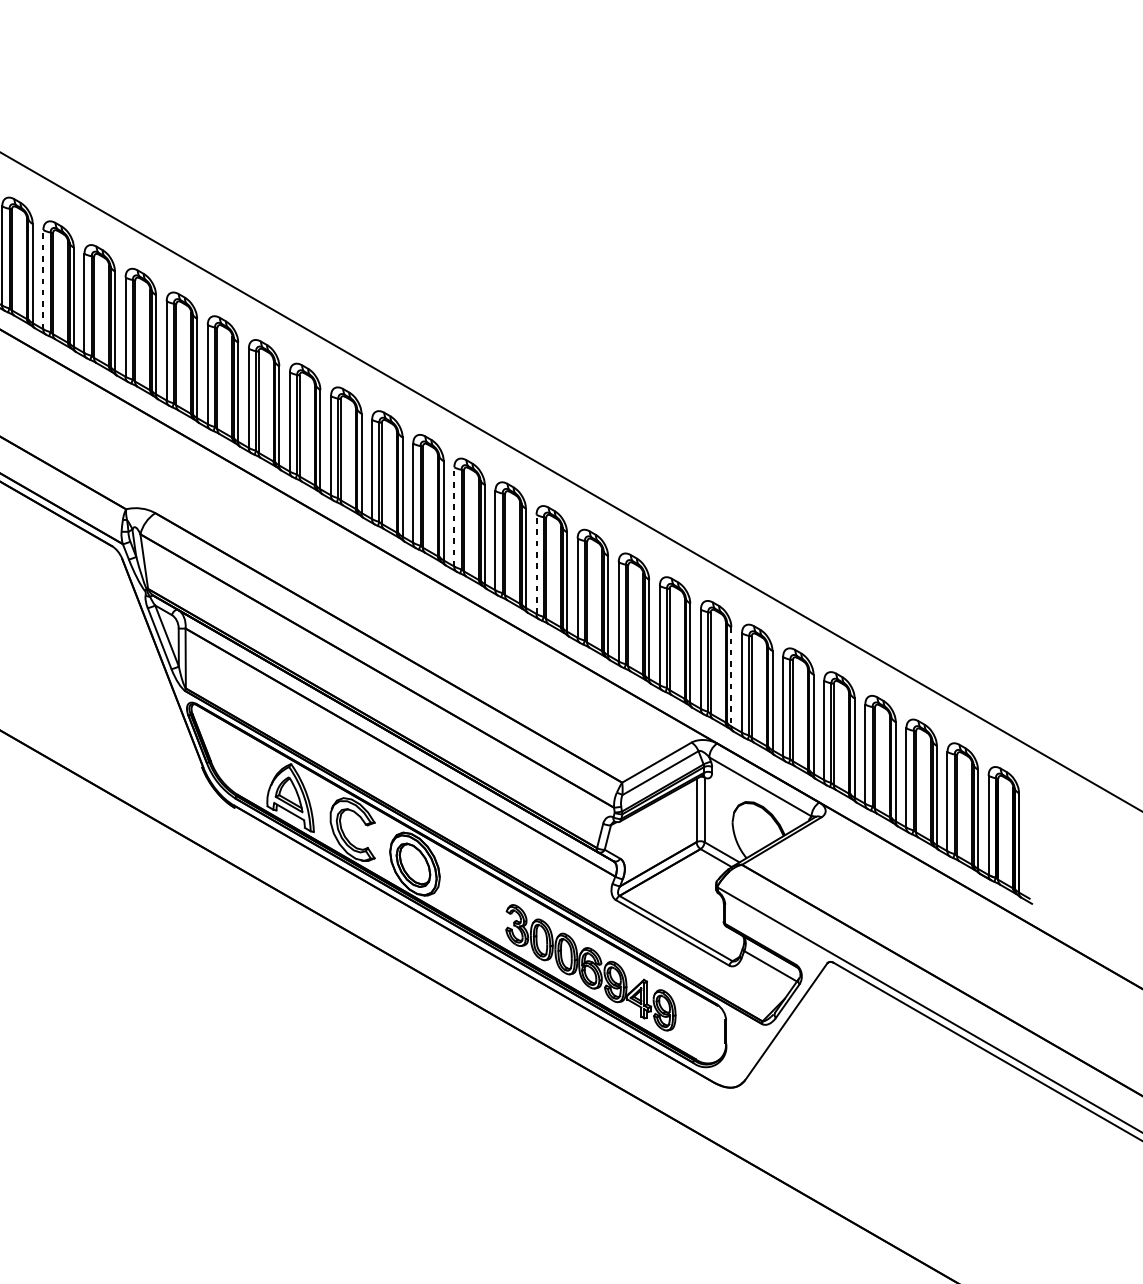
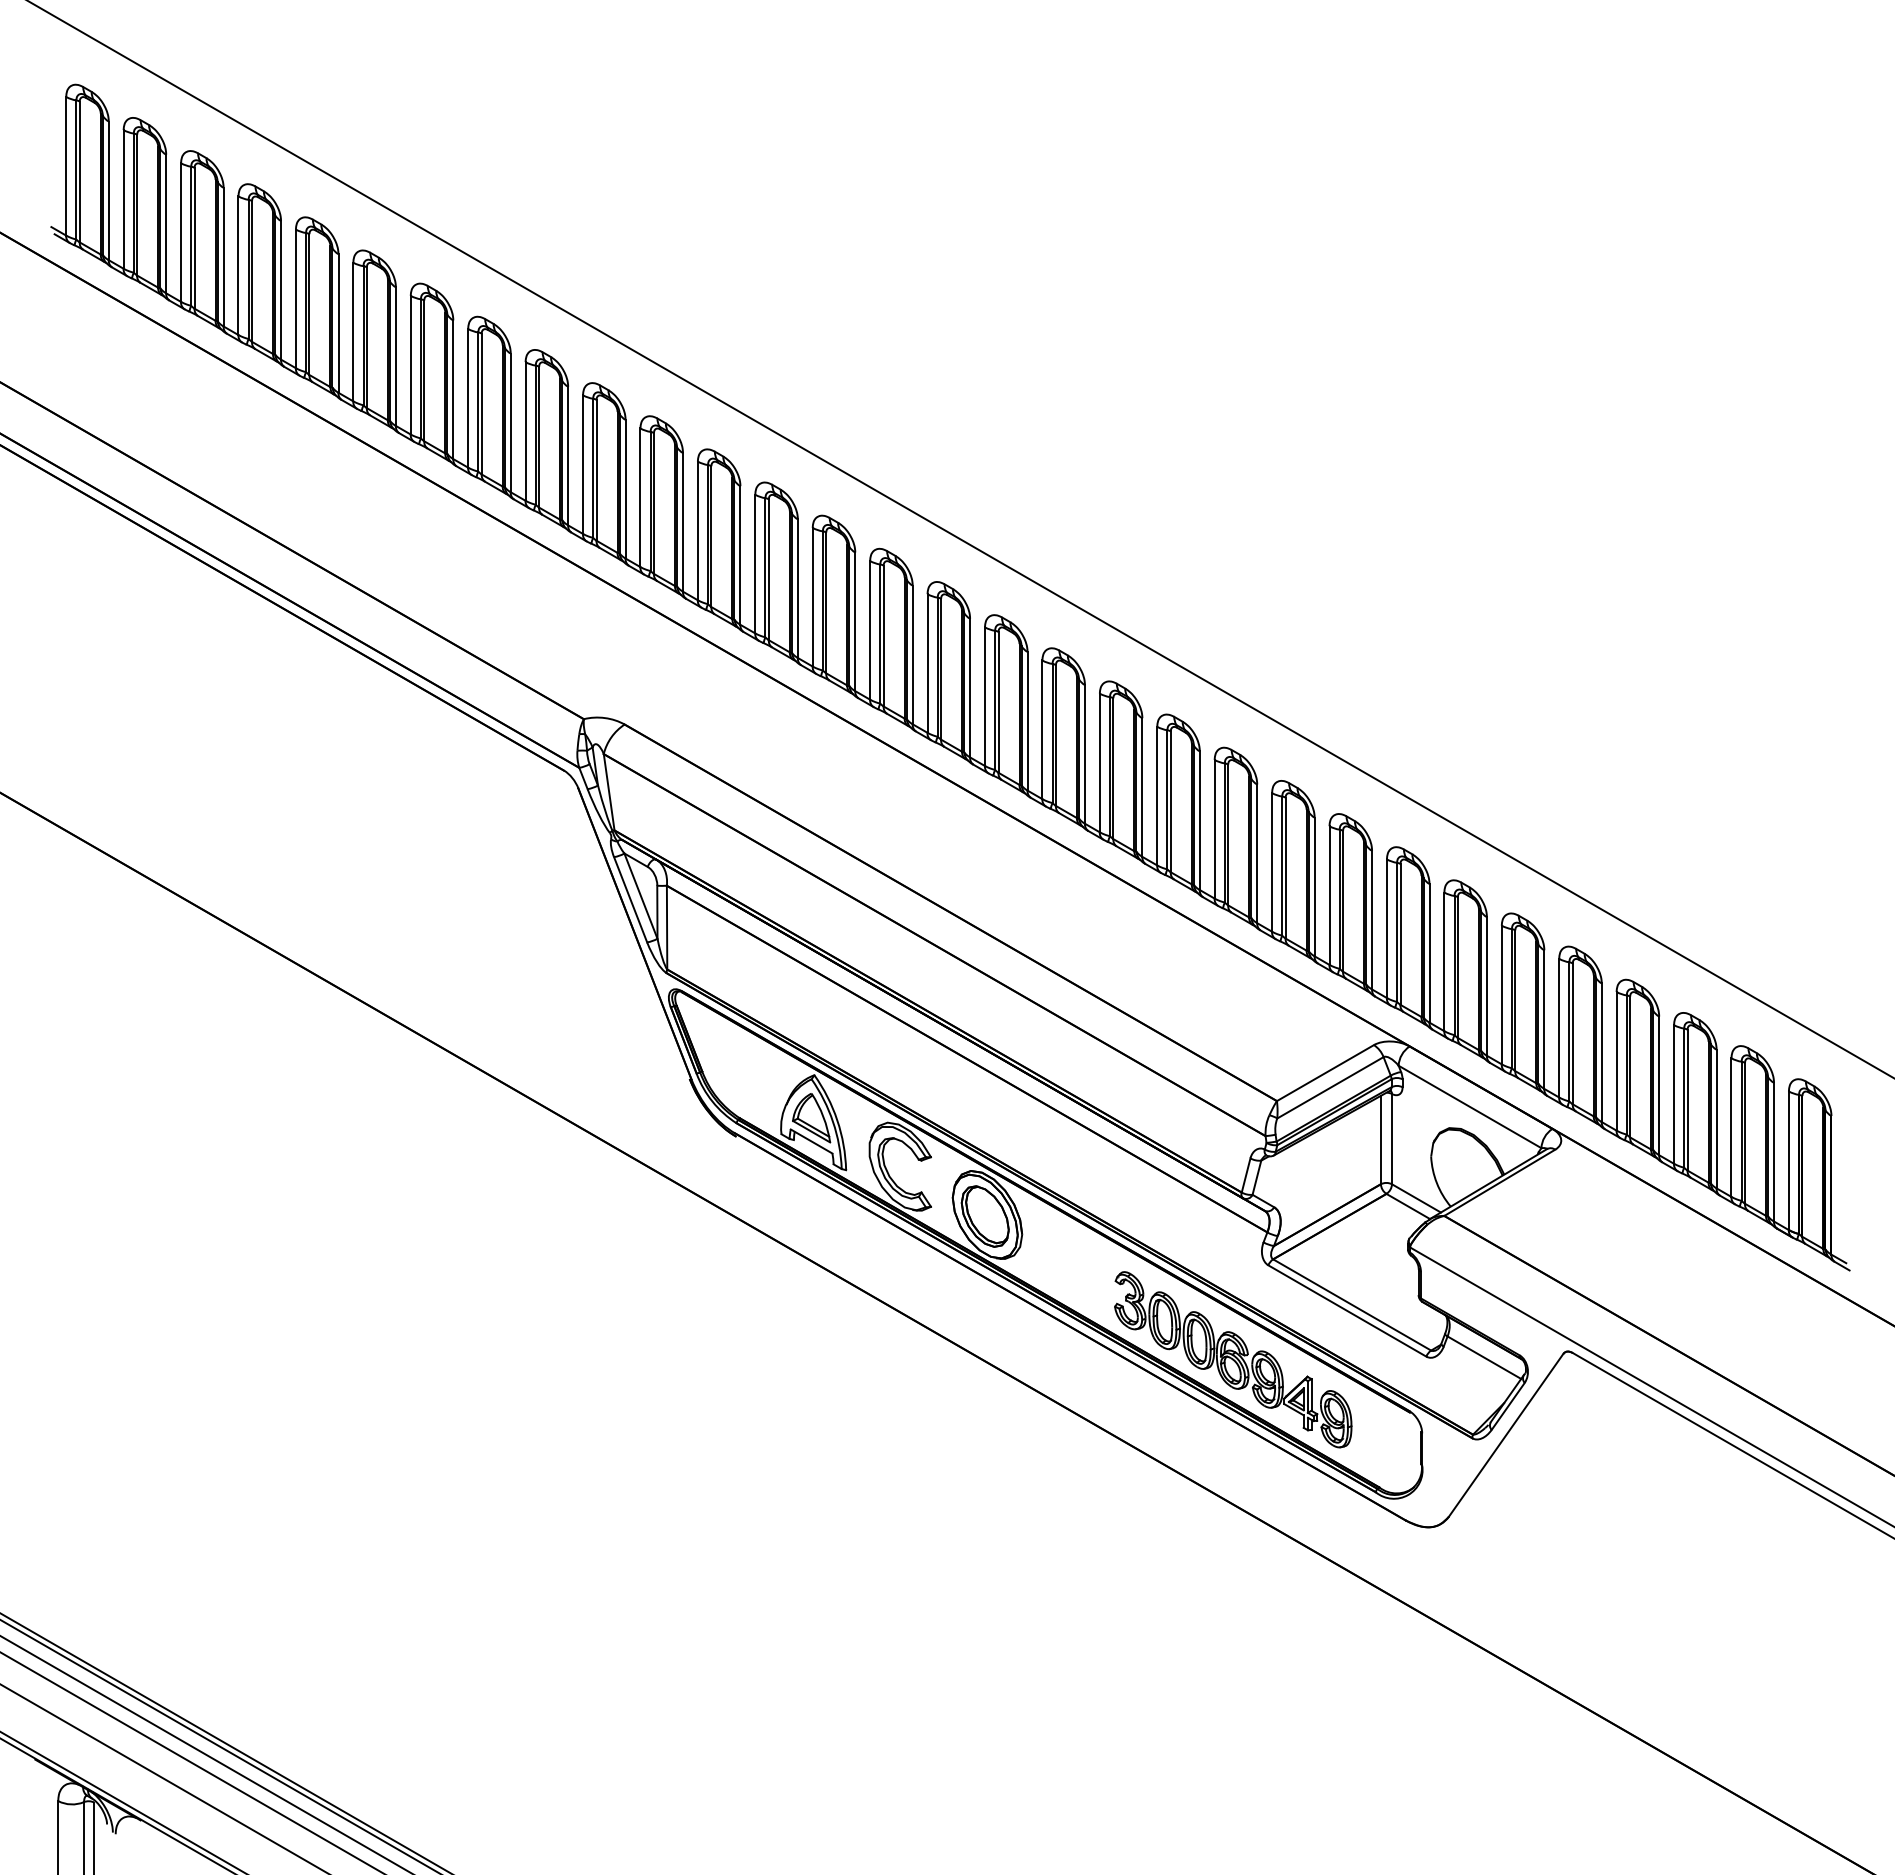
line: (43, 279) -> (468, 397), dashed -> solid
line: (454, 516) -> (1042, 729), dashed -> solid
line: (536, 563) -> (1157, 795), dashed -> solid
line: (731, 677) -> (1429, 953), dashed -> solid

